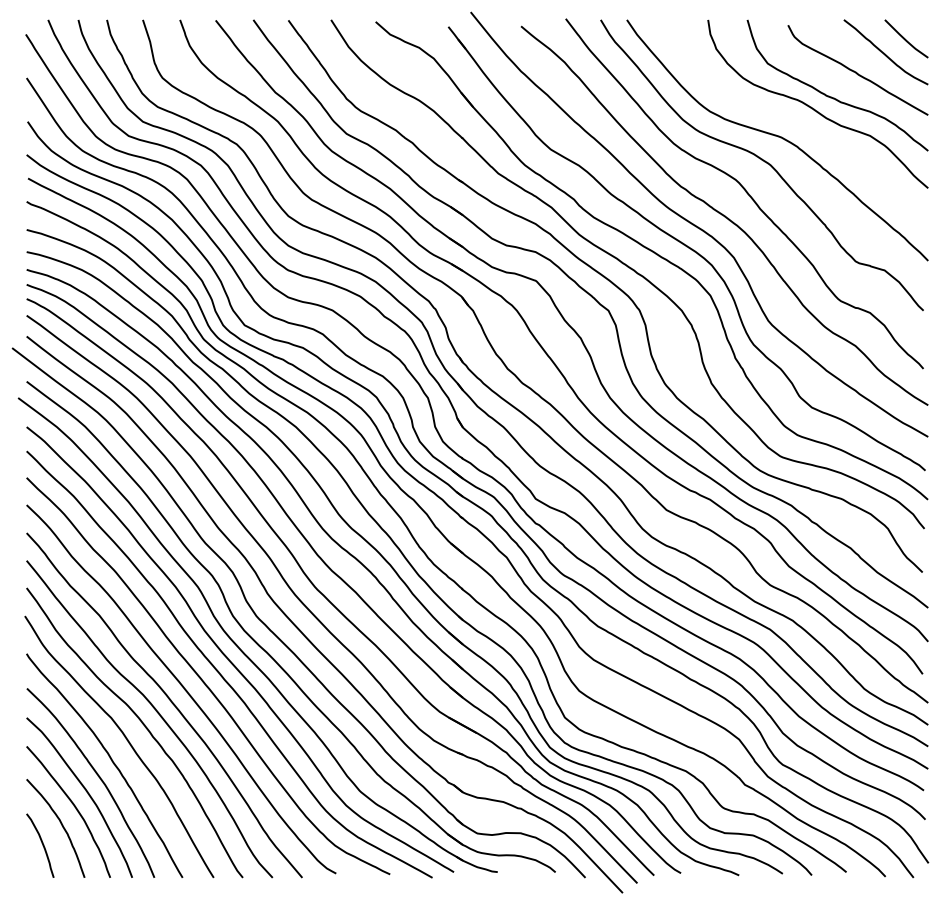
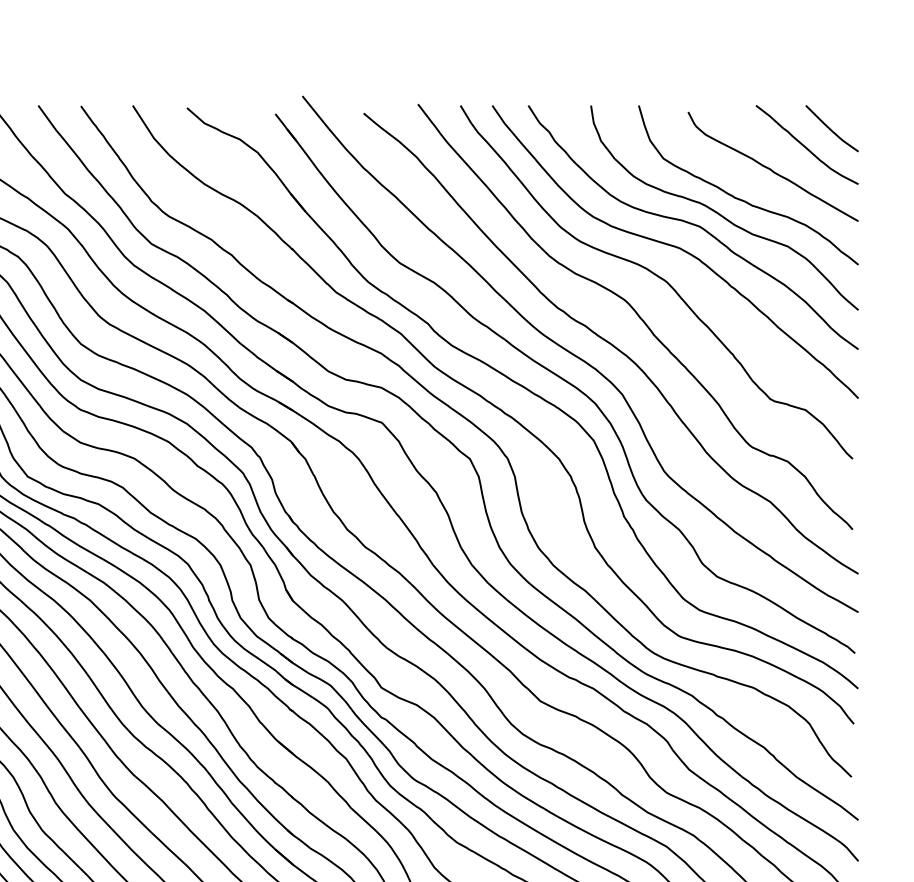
curve: (793, 119) -> (694, 226), added

